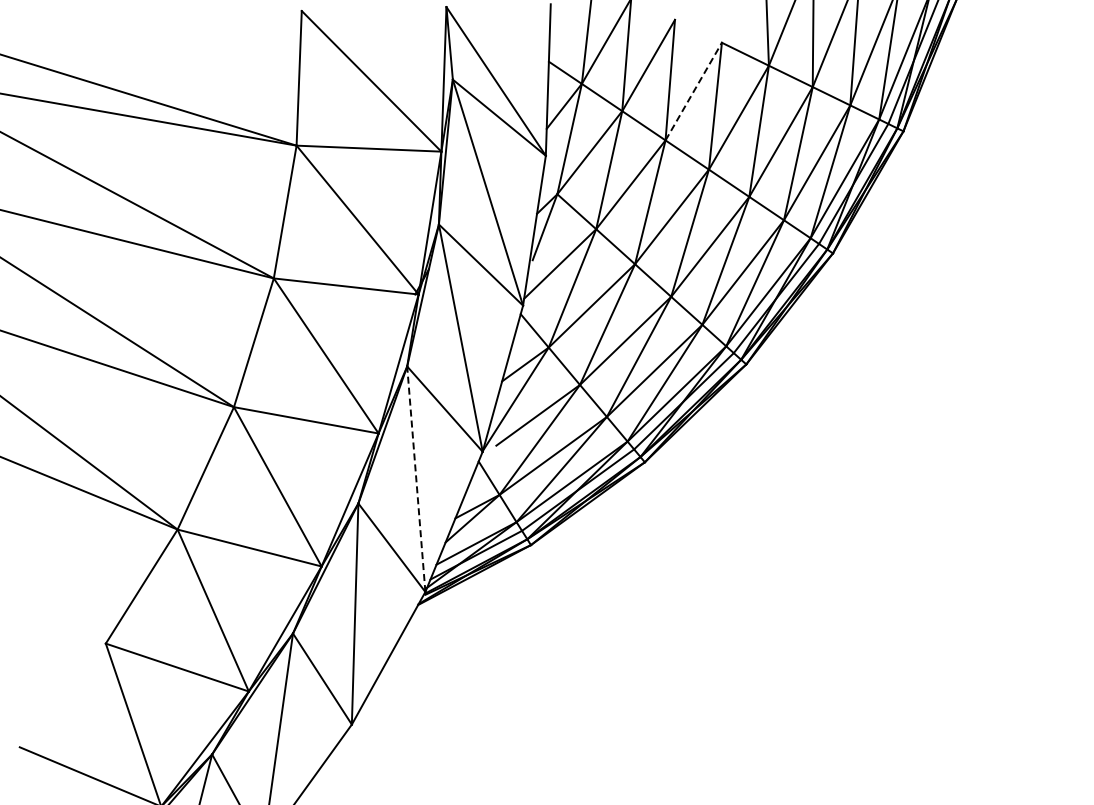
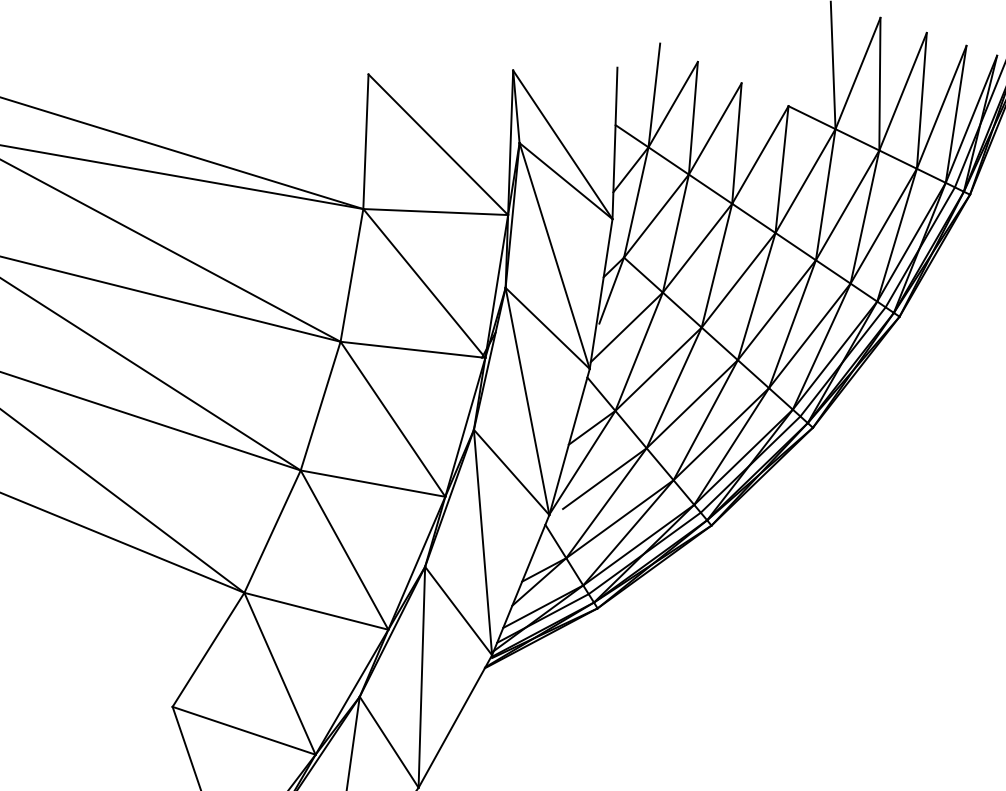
line: (693, 91) -> (760, 154), dashed -> solid
line: (416, 478) -> (483, 541), dashed -> solid

